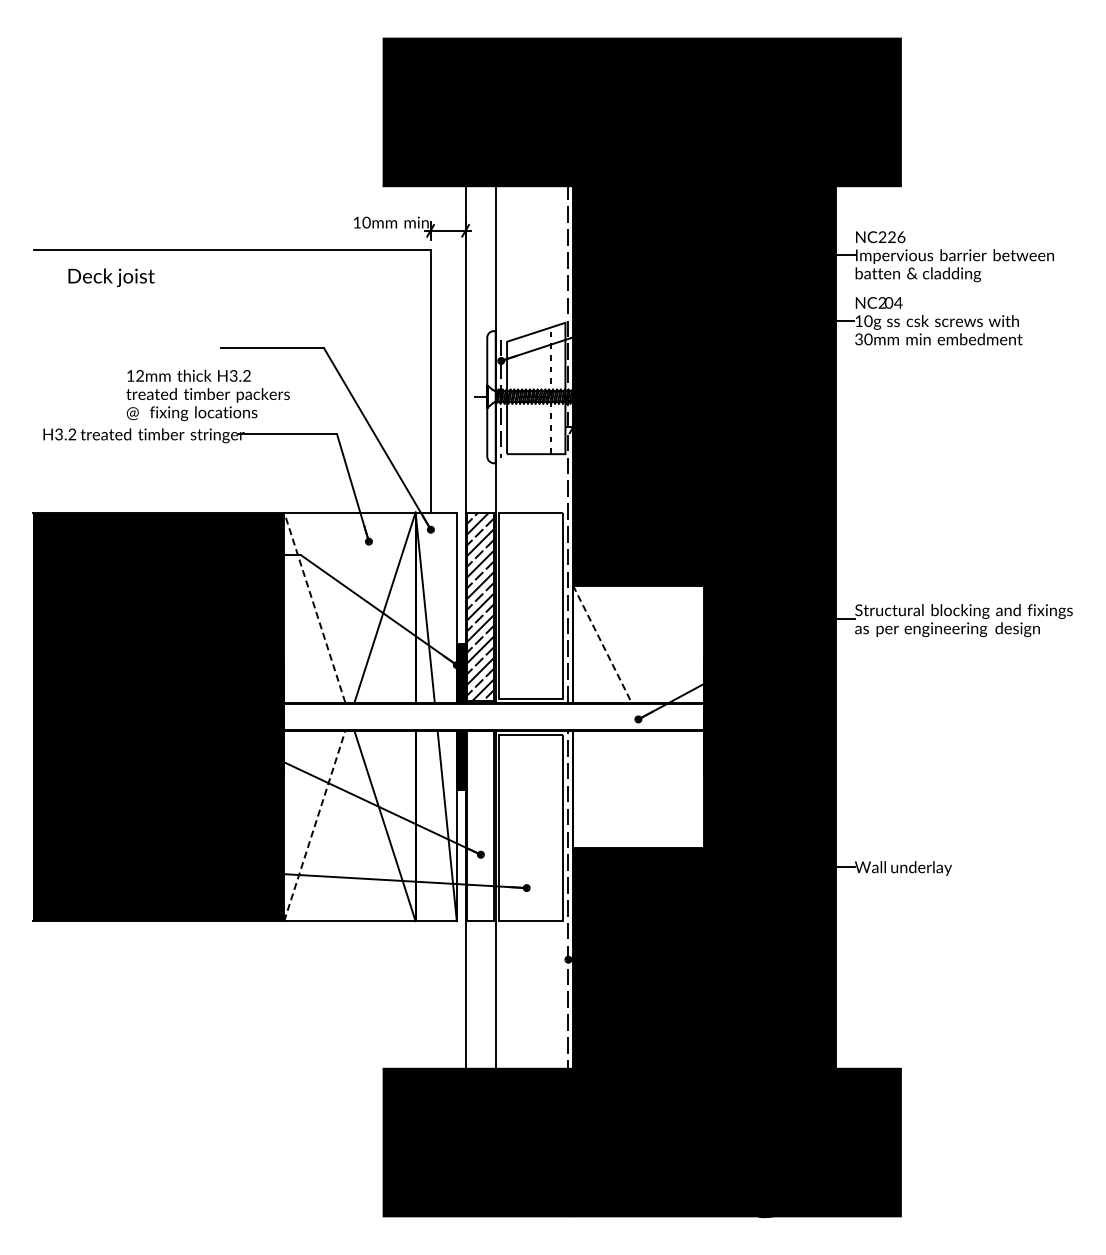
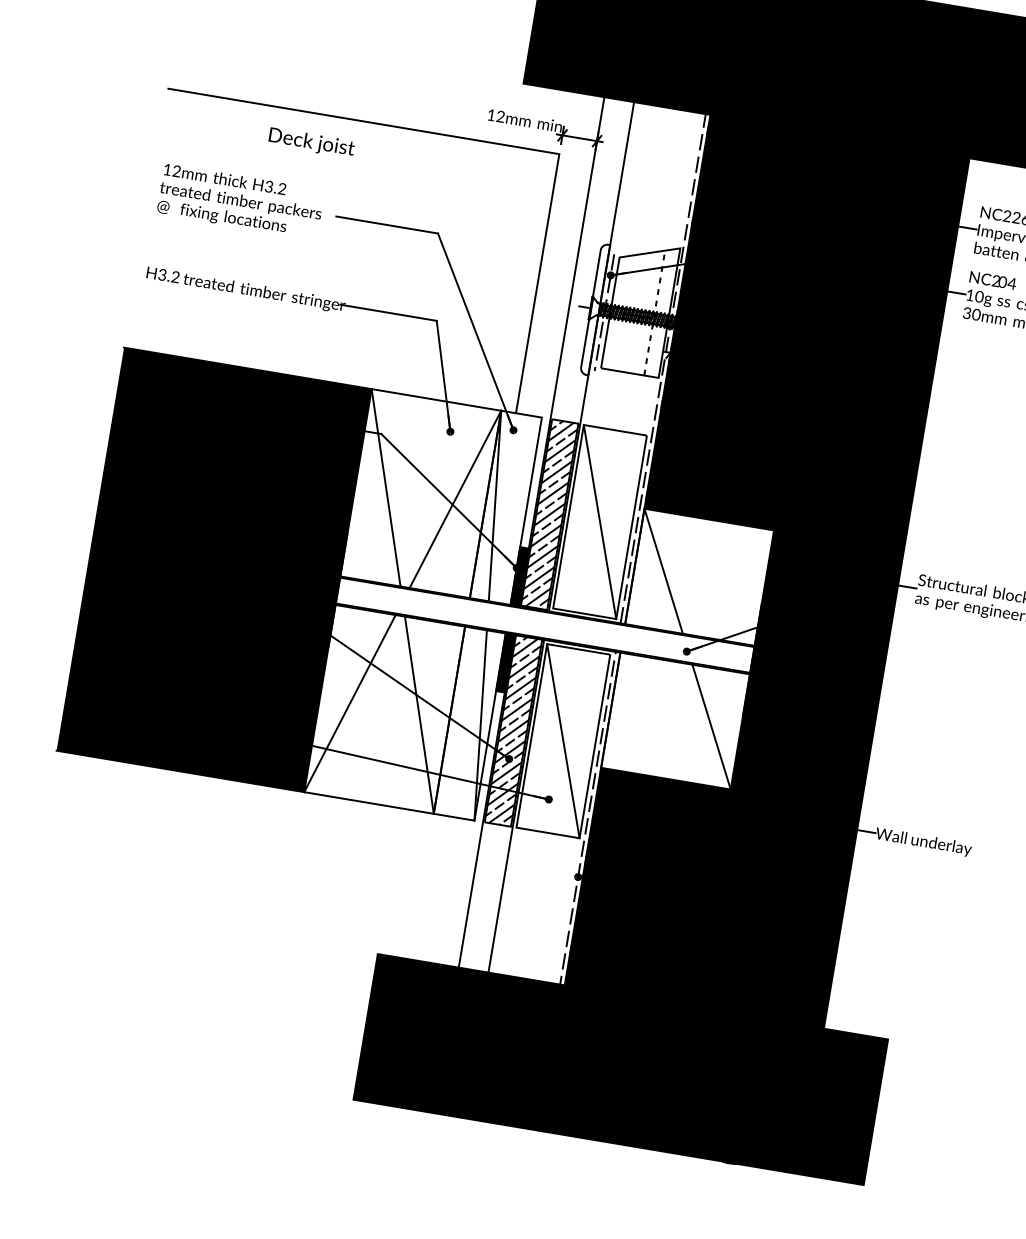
text: (366, 223) -> (500, 117), 10mm -> 12mm
text: (111, 277) -> (311, 142), moved
text: (207, 395) -> (240, 201), moved
line: (531, 605) -> (600, 521), added
line: (314, 607) -> (385, 487), dashed -> solid
line: (602, 644) -> (663, 571), dashed -> solid
line: (675, 789) -> (711, 726), added
line: (314, 826) -> (349, 703), dashed -> solid
hatch: (480, 826) -> (513, 731), added
line: (531, 828) -> (563, 741), added

